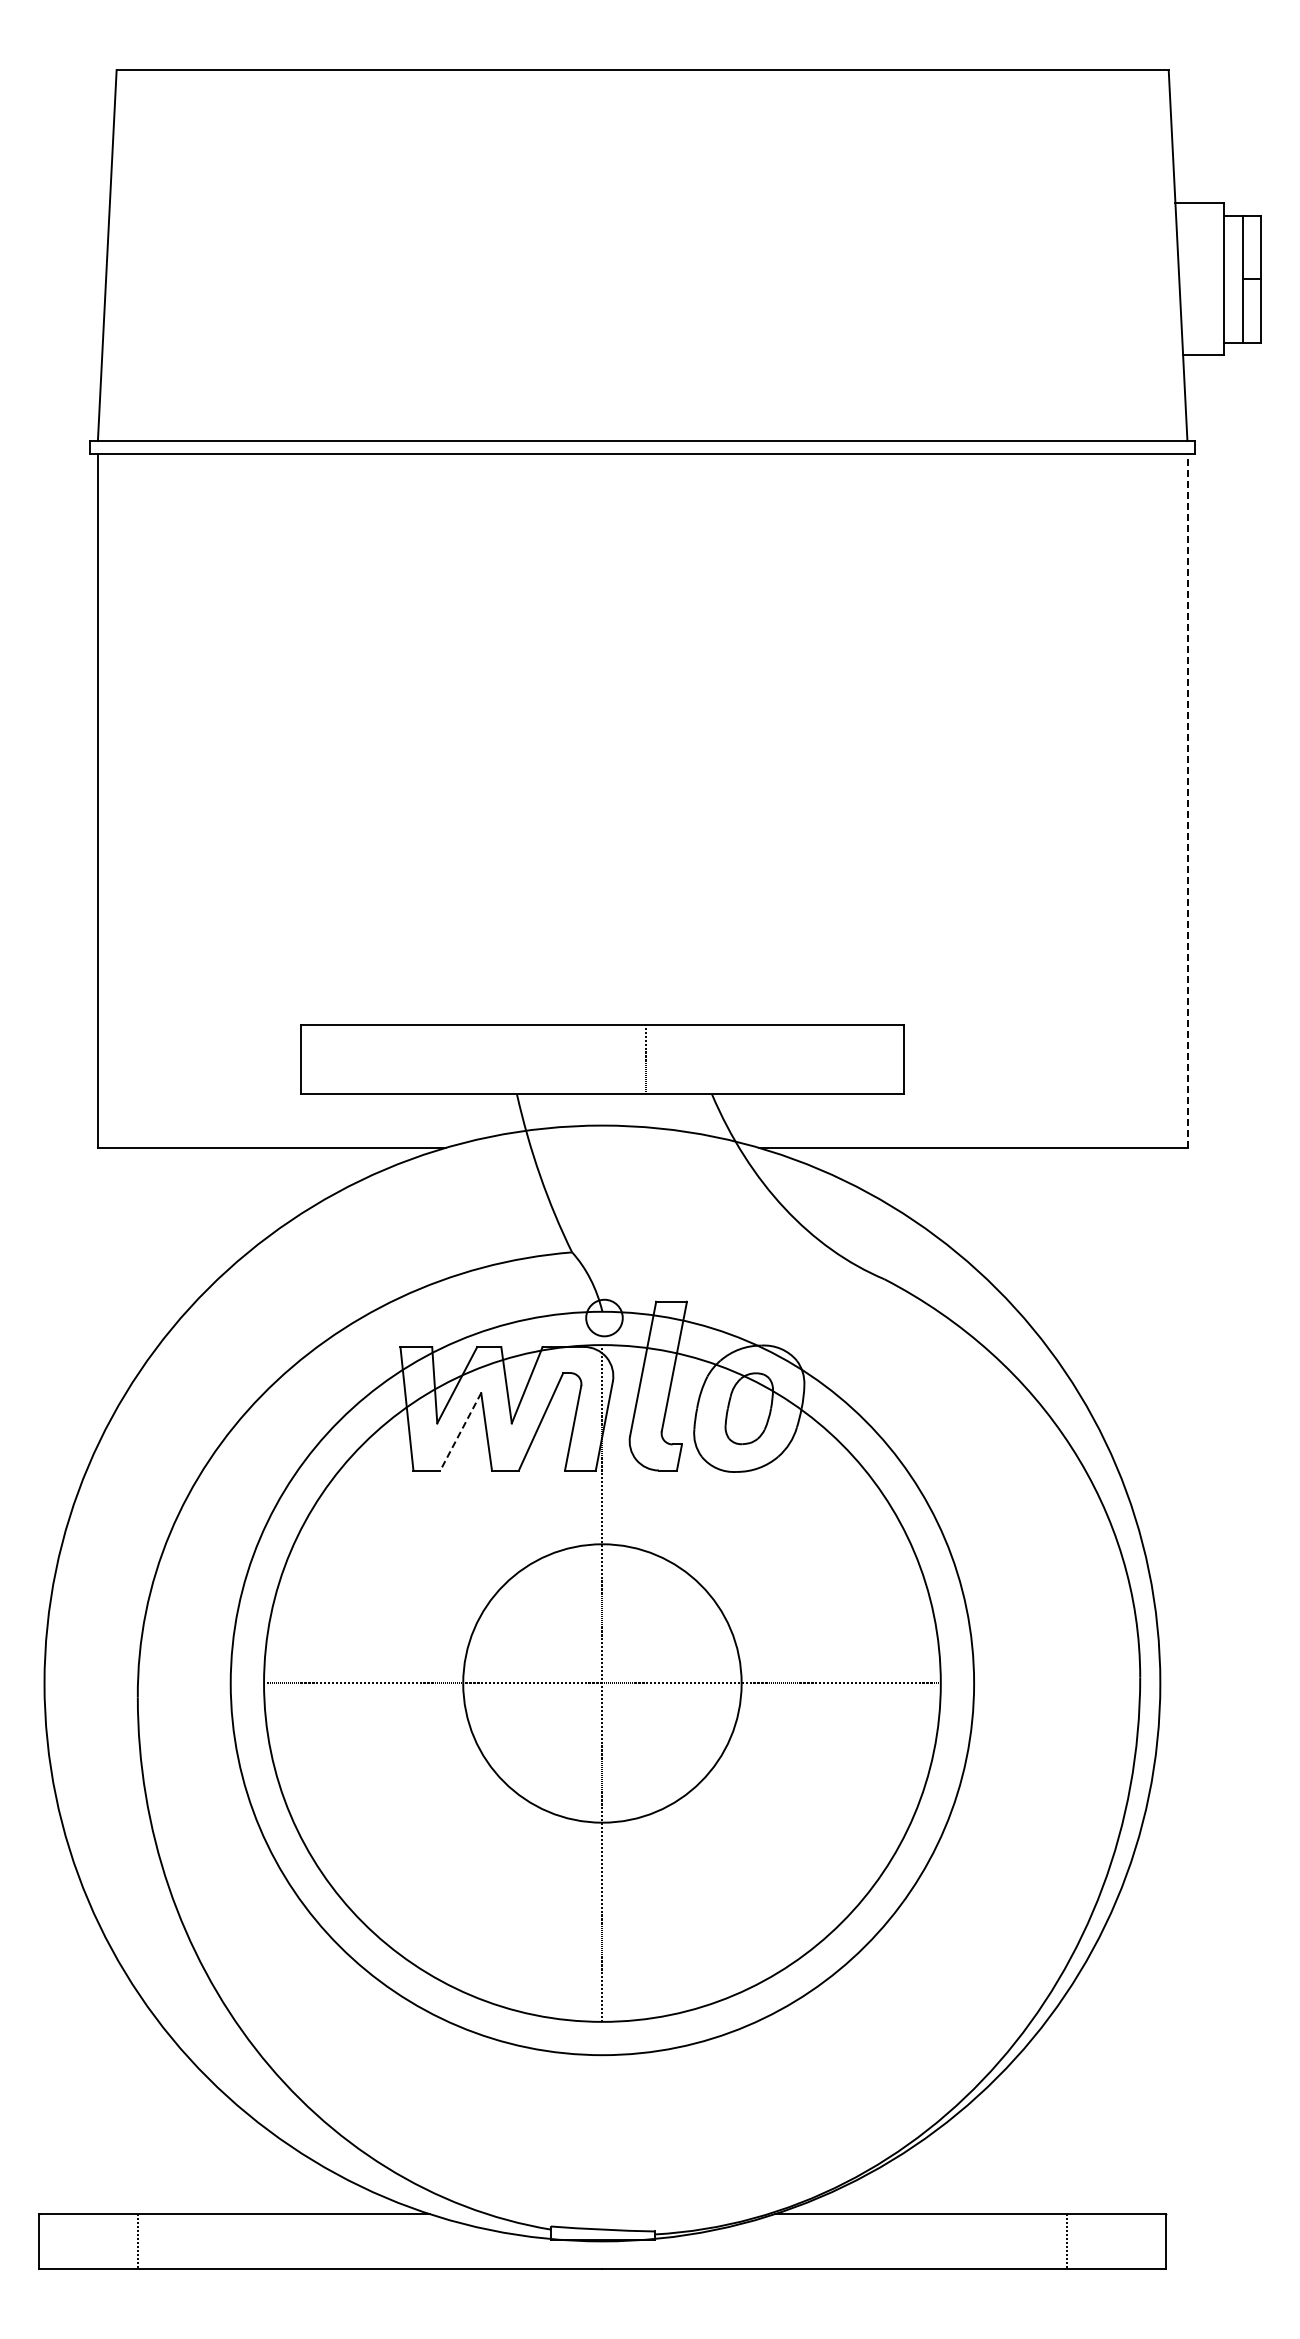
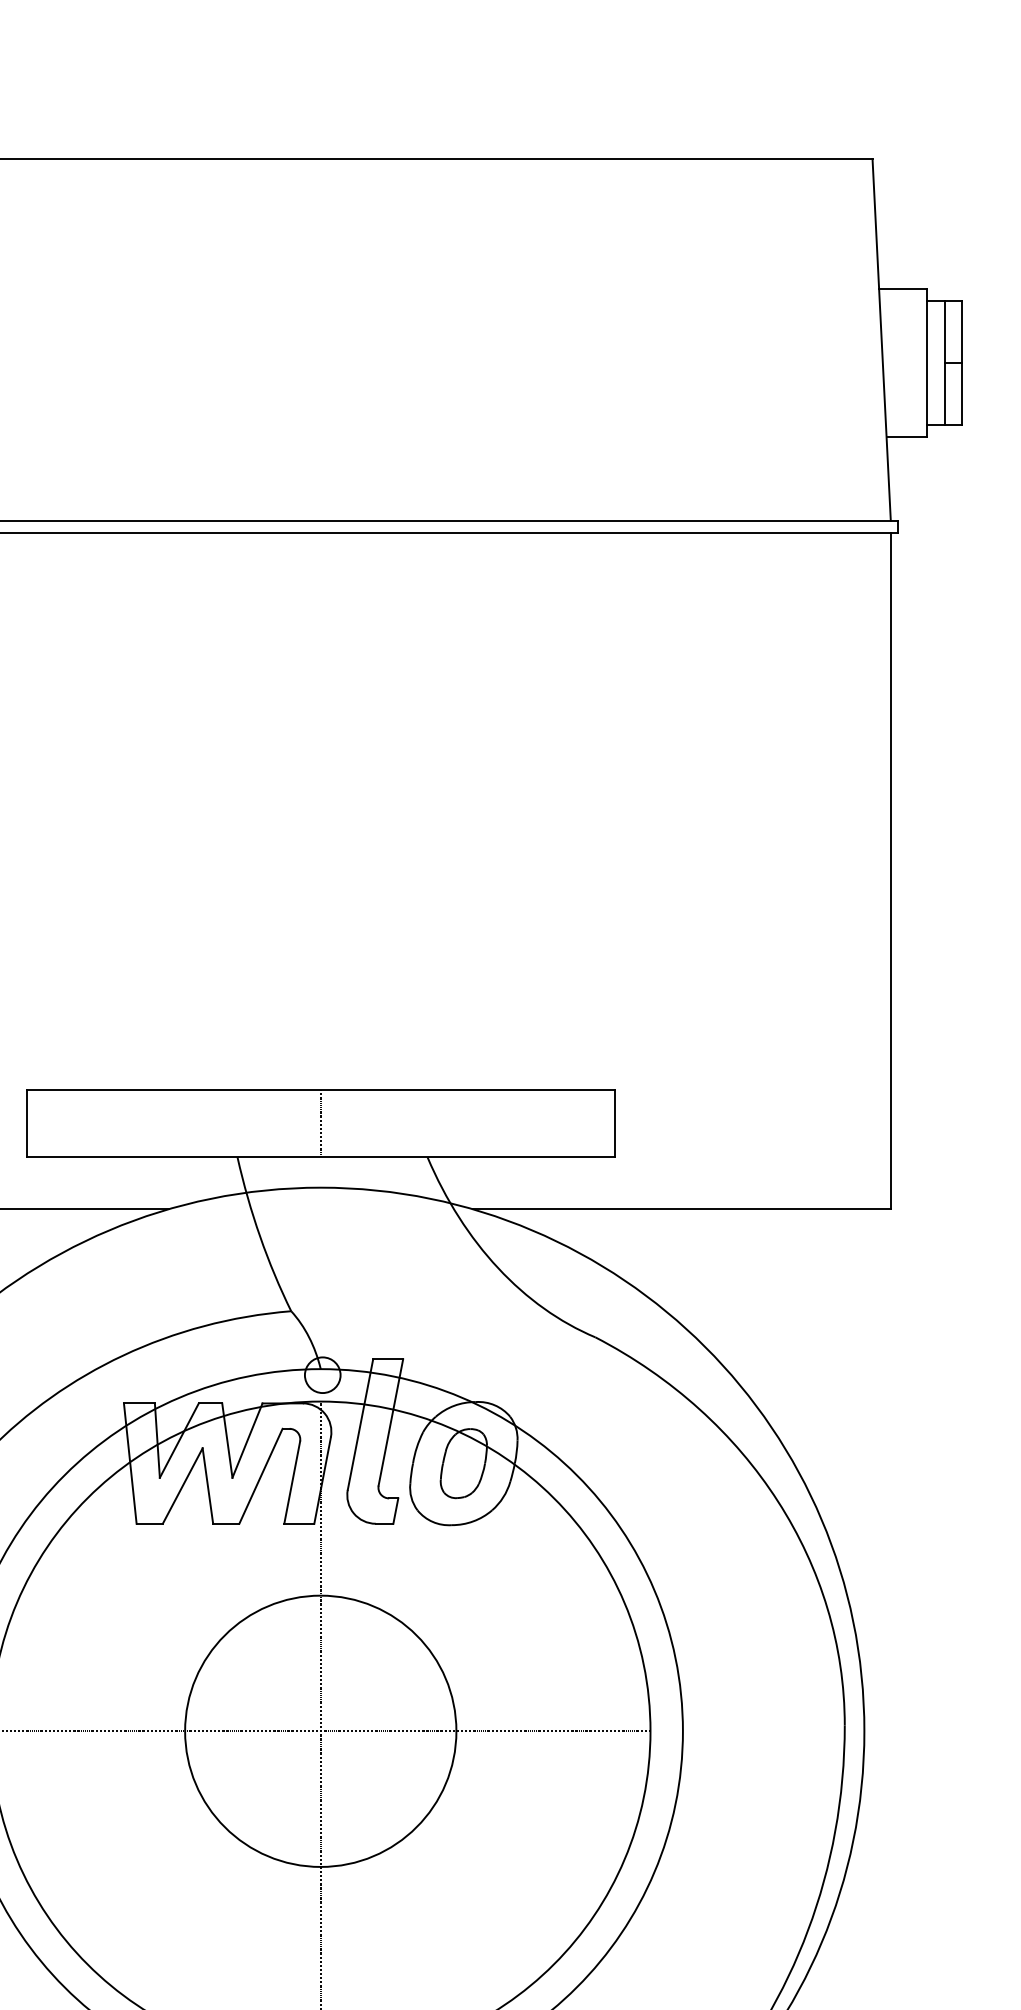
line: (1187, 800) -> (890, 870), dashed -> solid
line: (646, 1059) -> (320, 1123), moved
line: (460, 1431) -> (182, 1485), dashed -> solid

